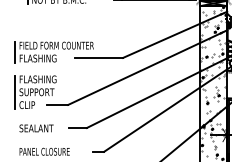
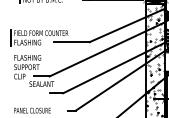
line: (15, 91) -> (11, 66), removed
text: (36, 128) -> (41, 84), moved

